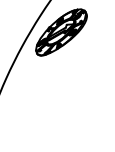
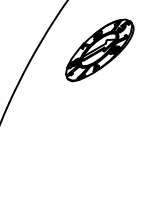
part: (61, 32) -> (99, 50), moved

